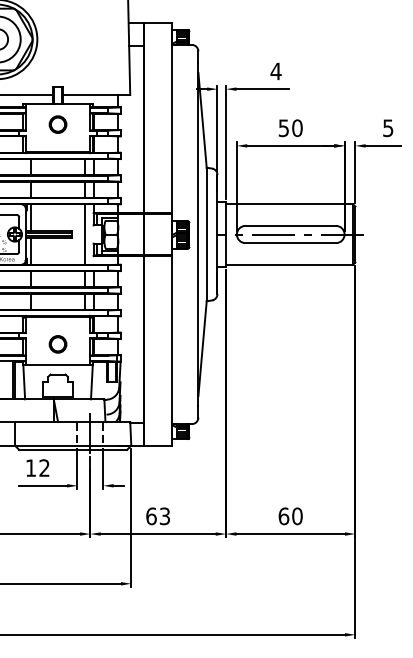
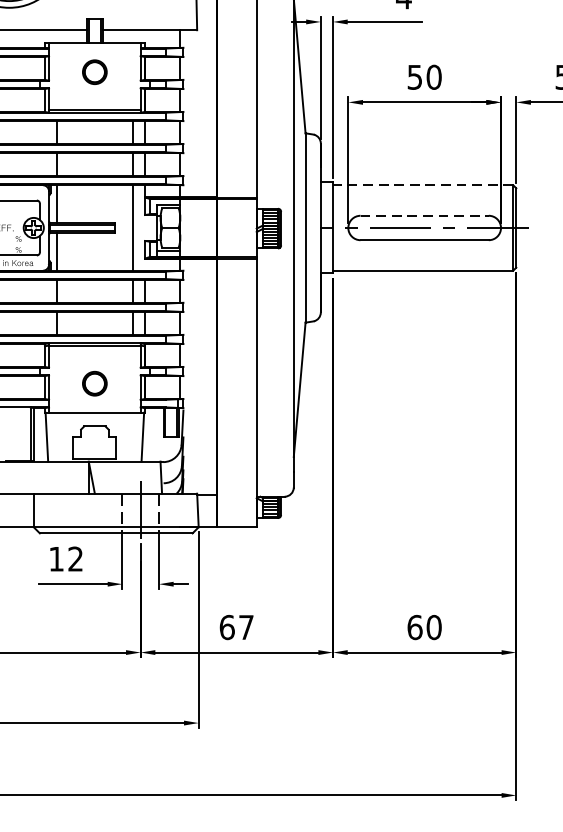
line: (289, 204) -> (422, 185), solid -> dashed
line: (291, 225) -> (425, 215), solid -> dashed
text: (164, 516) -> (245, 627), 63 -> 67

